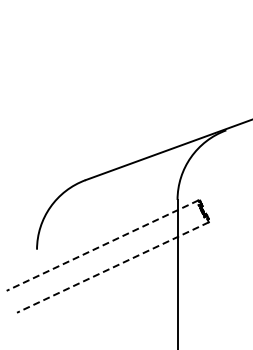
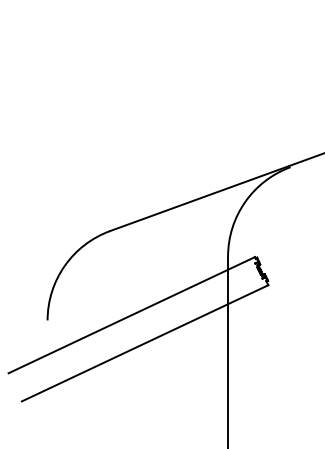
line: (102, 245) -> (131, 315), dashed -> solid
line: (112, 267) -> (144, 343), dashed -> solid

